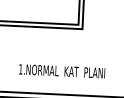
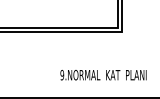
text: (21, 68) -> (62, 74), 1.NORMAL -> 9.NORMAL

